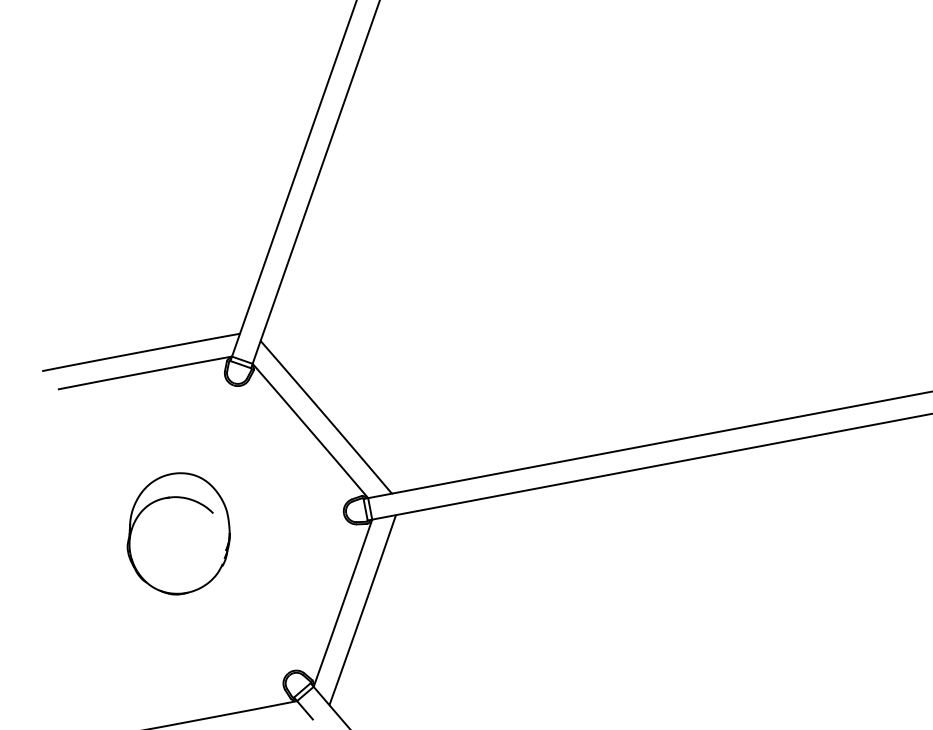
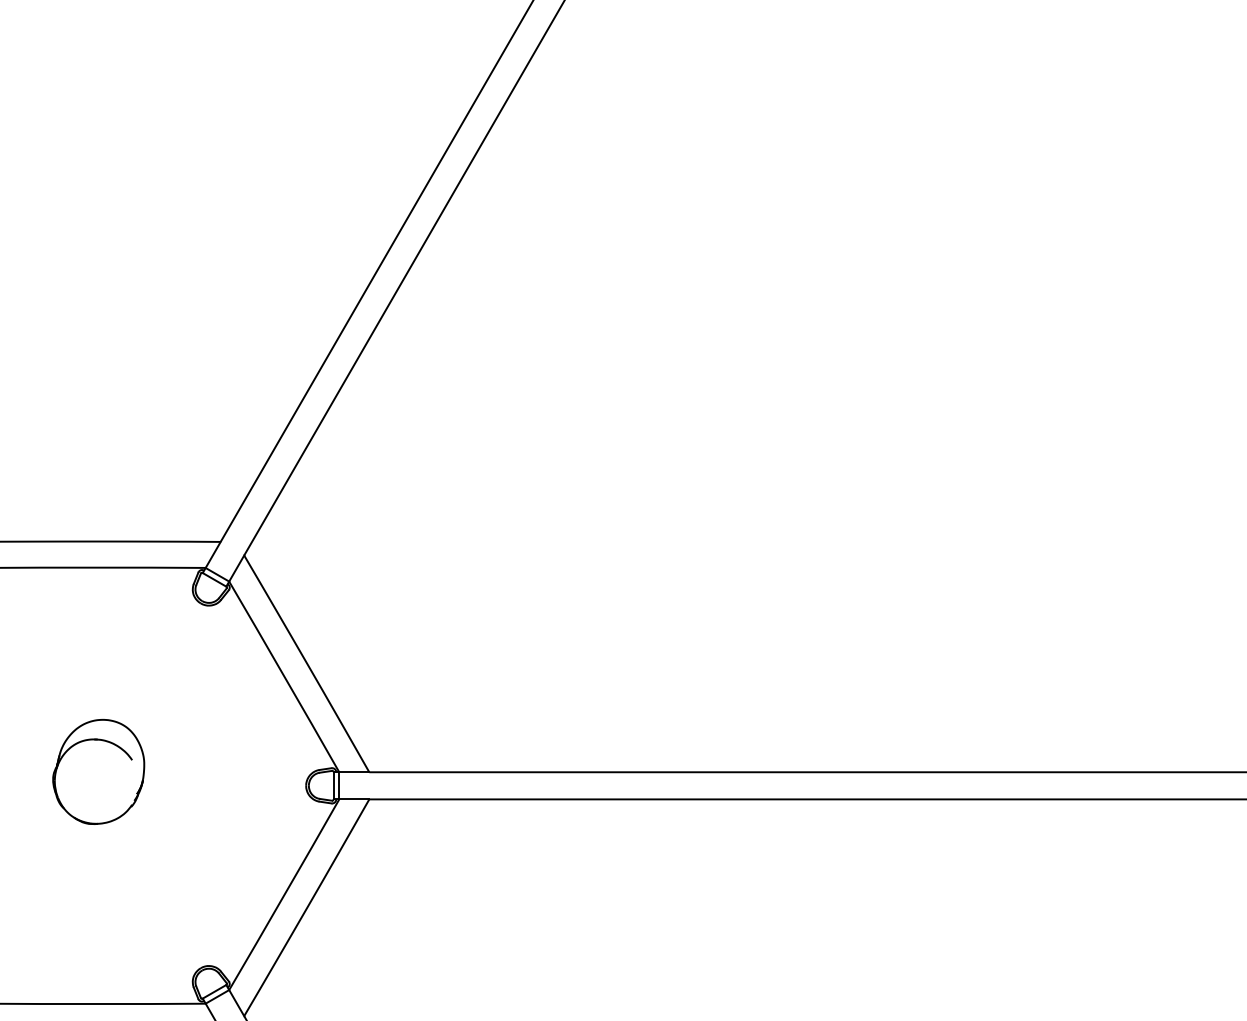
part: (177, 533) -> (98, 771), size x0.7

